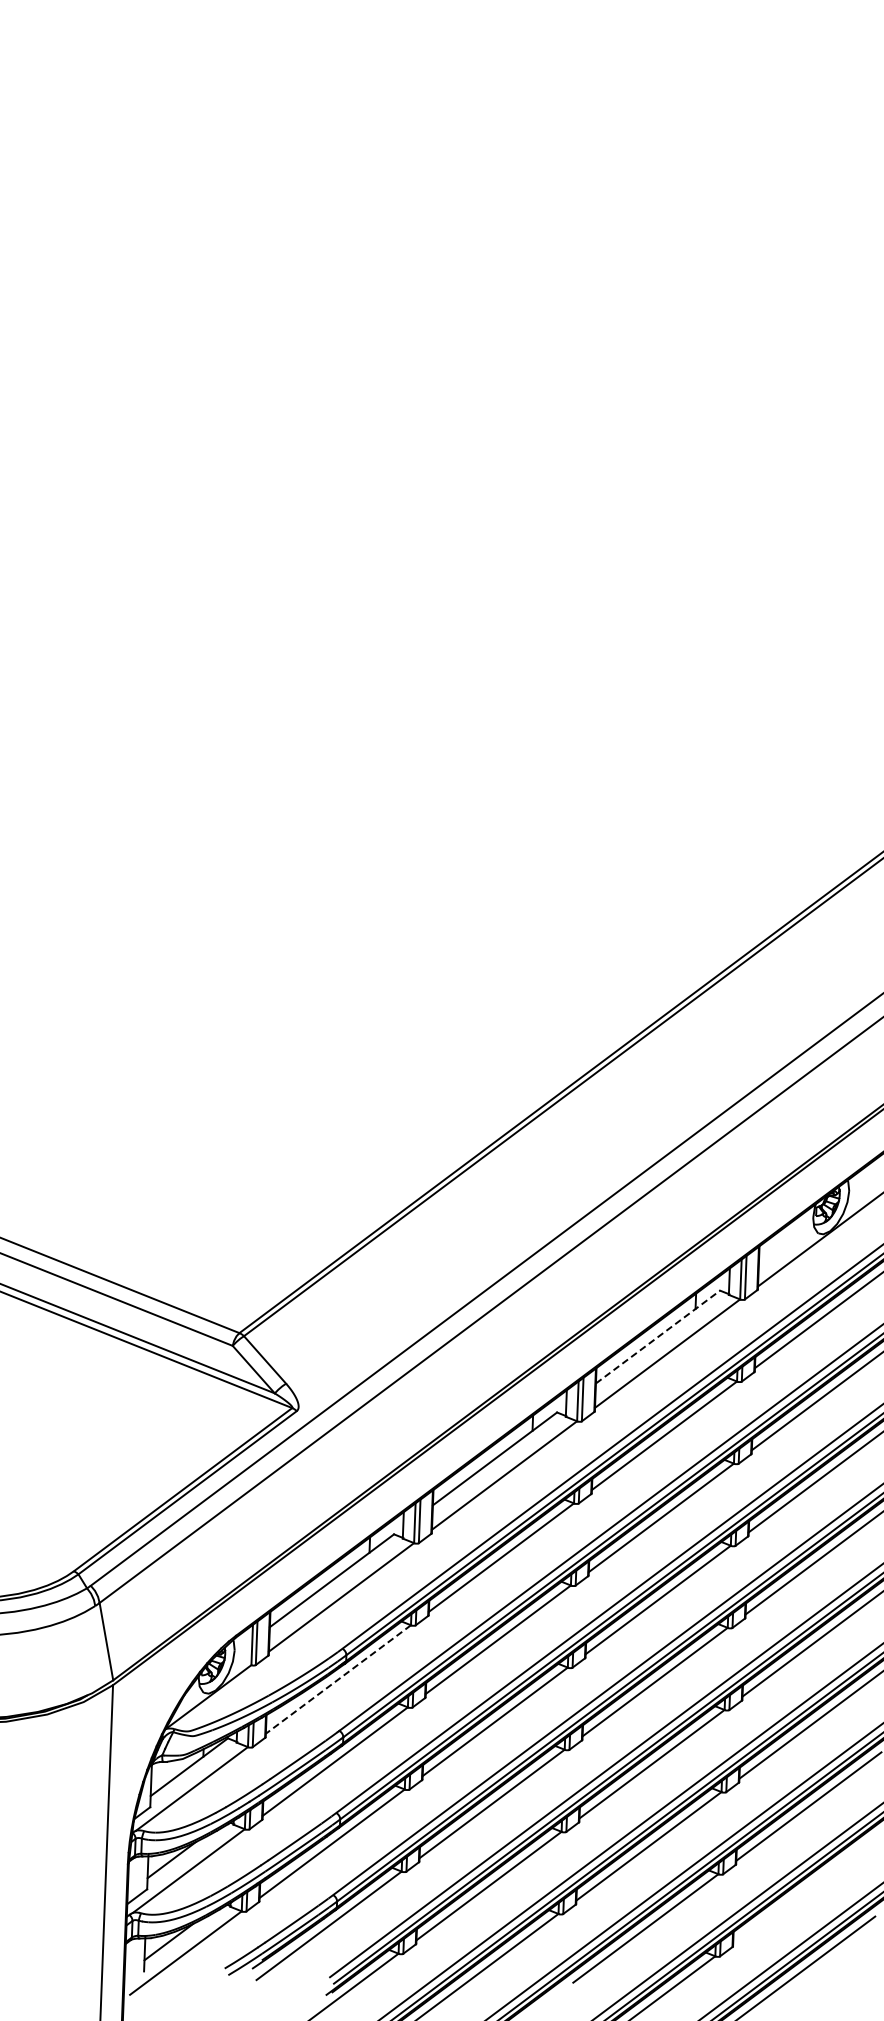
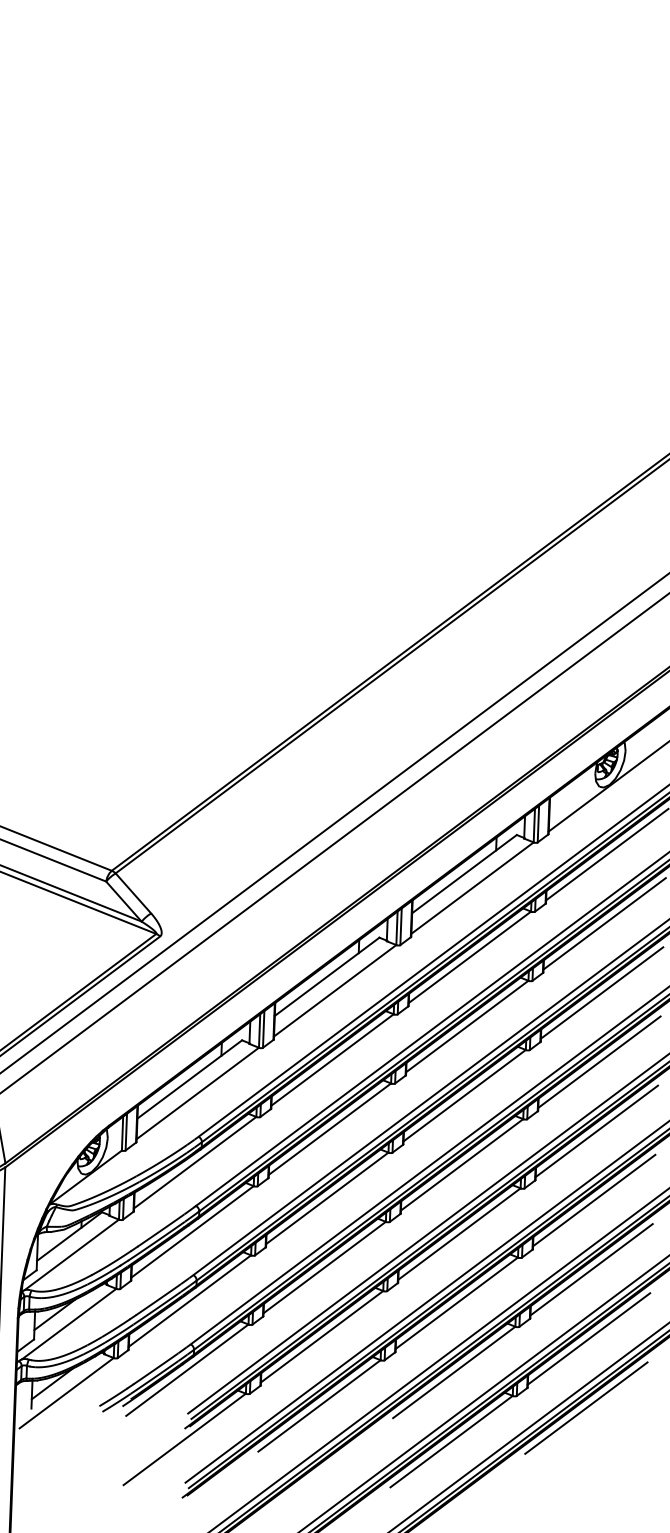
line: (658, 1337) -> (464, 874), dashed -> solid
line: (338, 1679) -> (195, 1162), dashed -> solid
line: (805, 1888) -> (588, 1338), added

